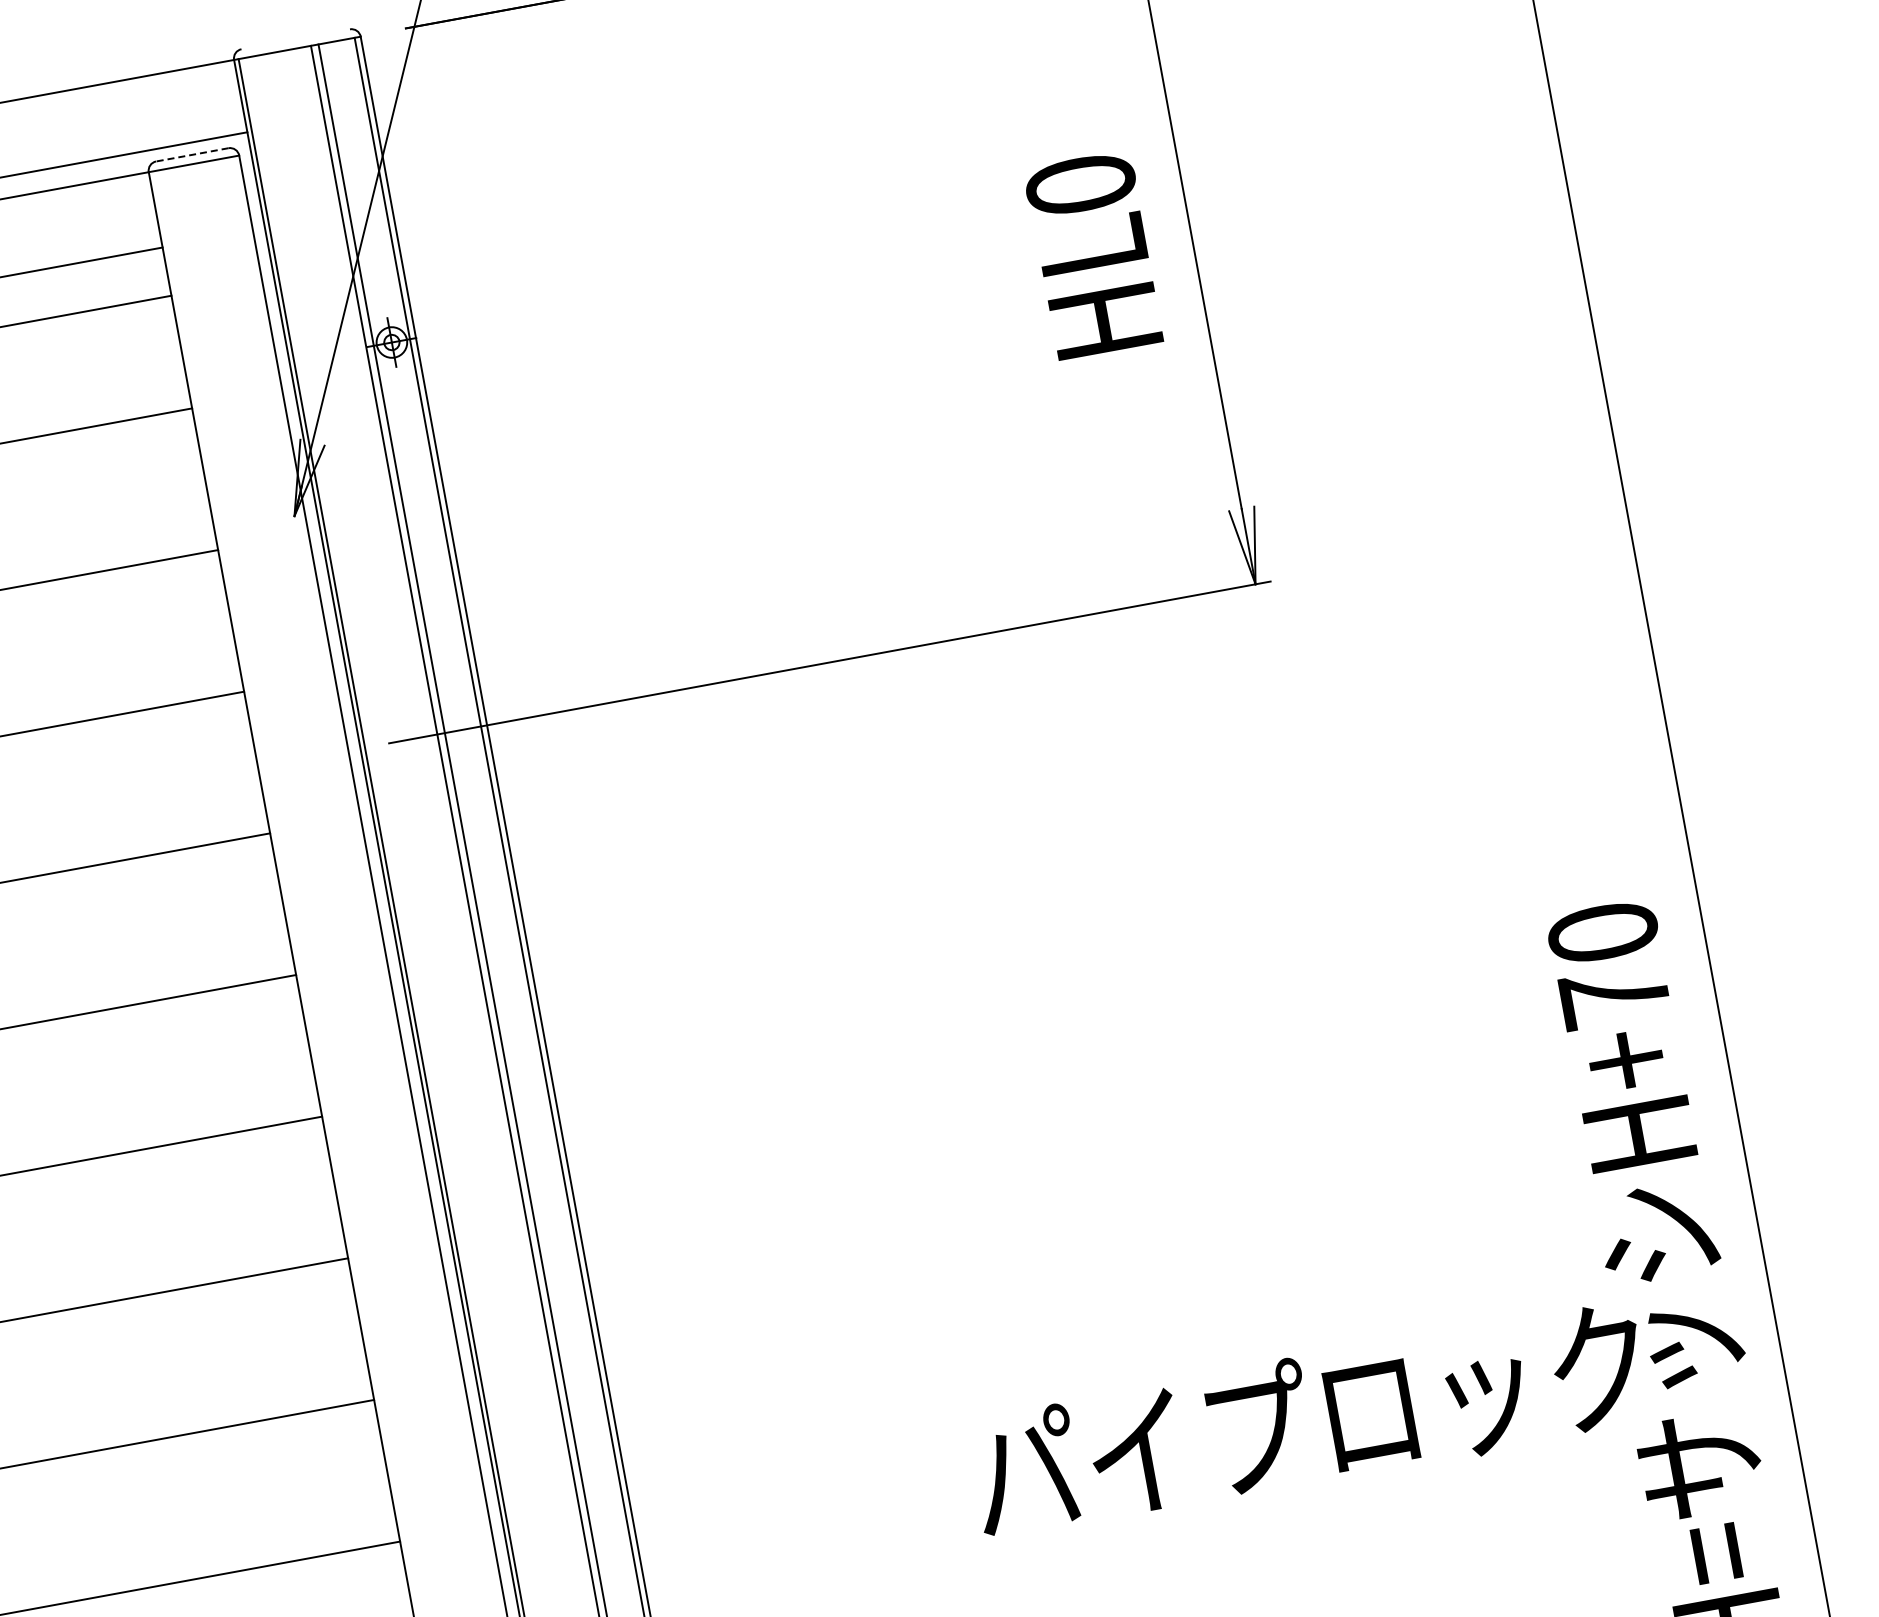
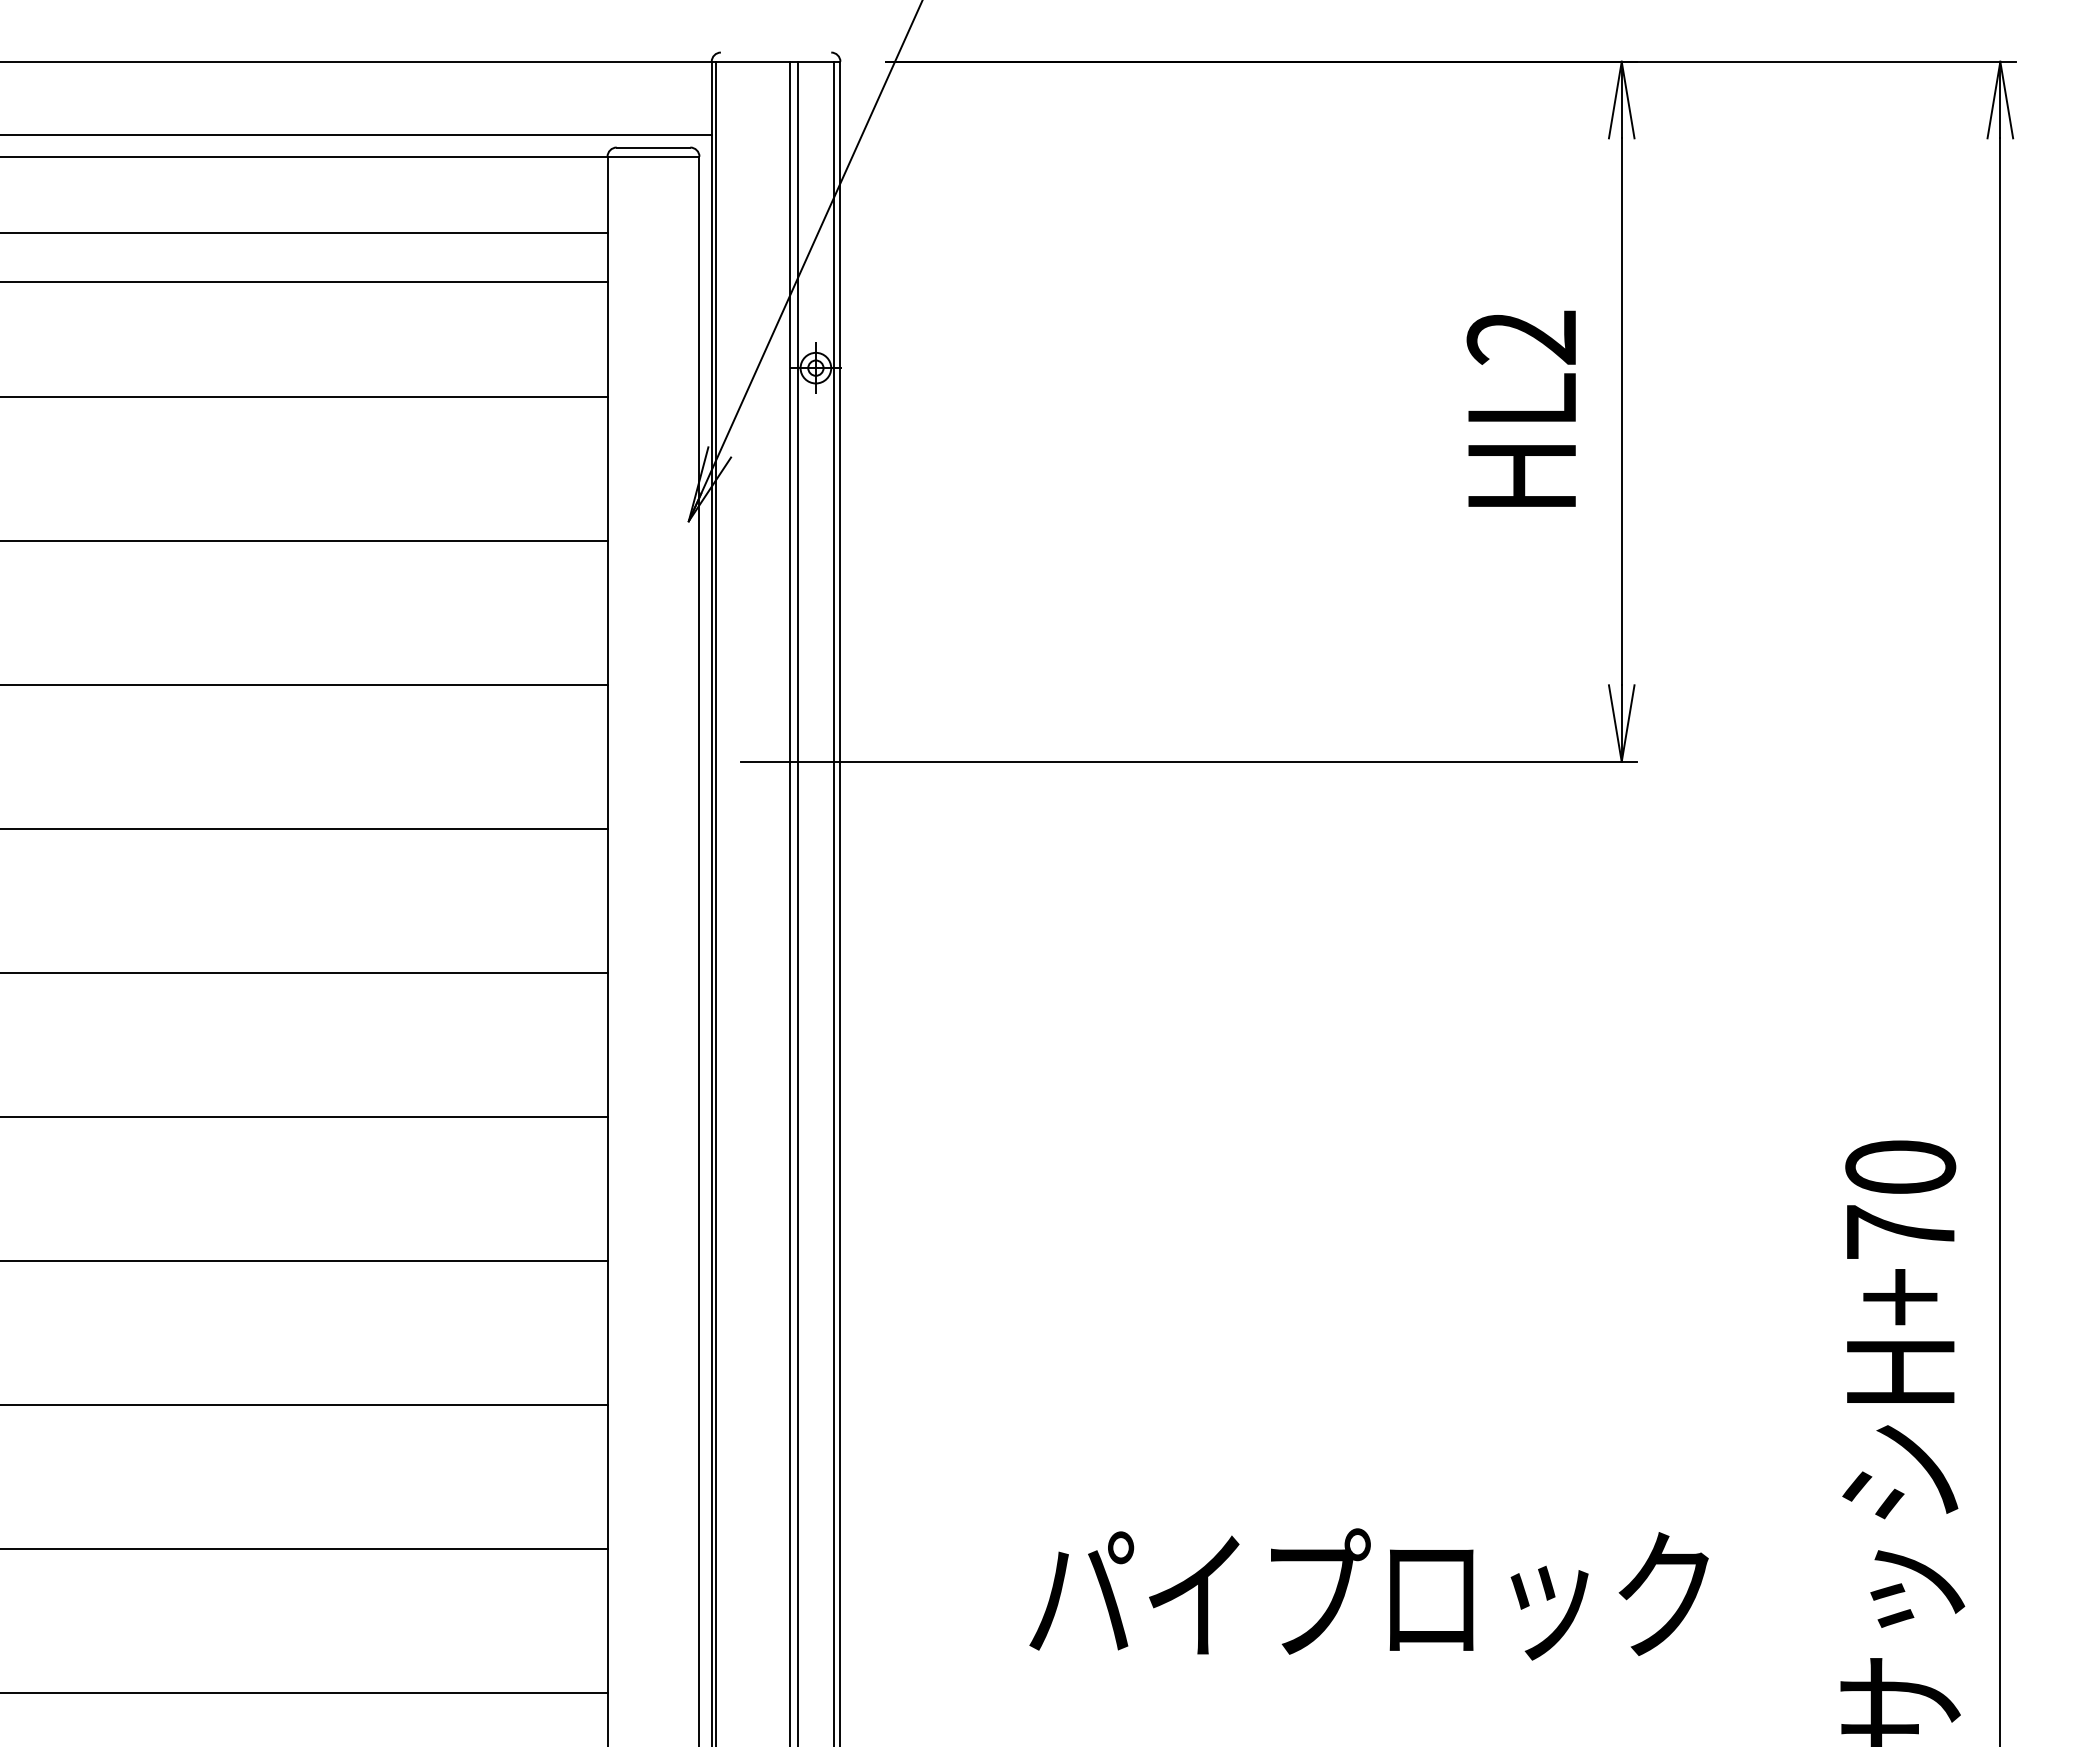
line: (192, 154) -> (653, 147), dashed -> solid
text: (1080, 184) -> (1521, 337), HL0 -> HL2
text: (1308, 1421) -> (1368, 1594), moved

